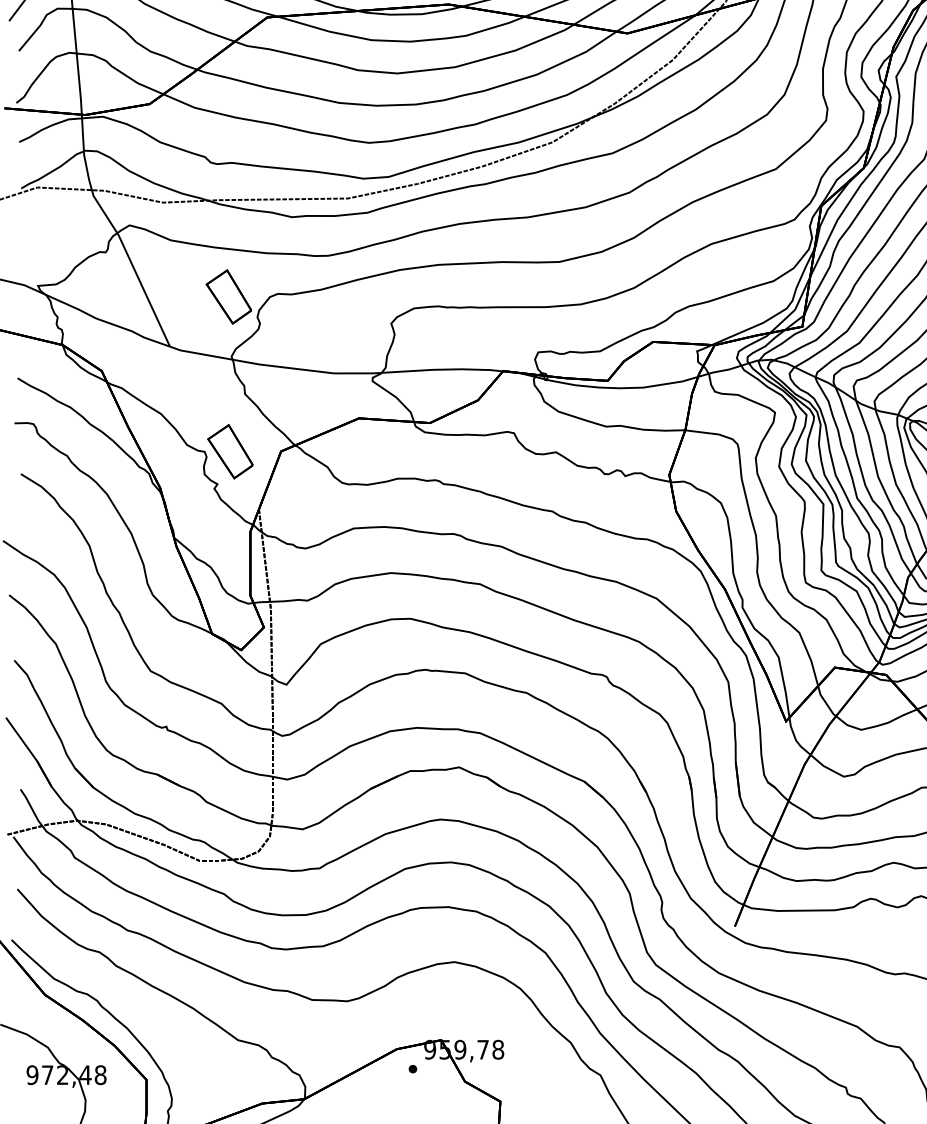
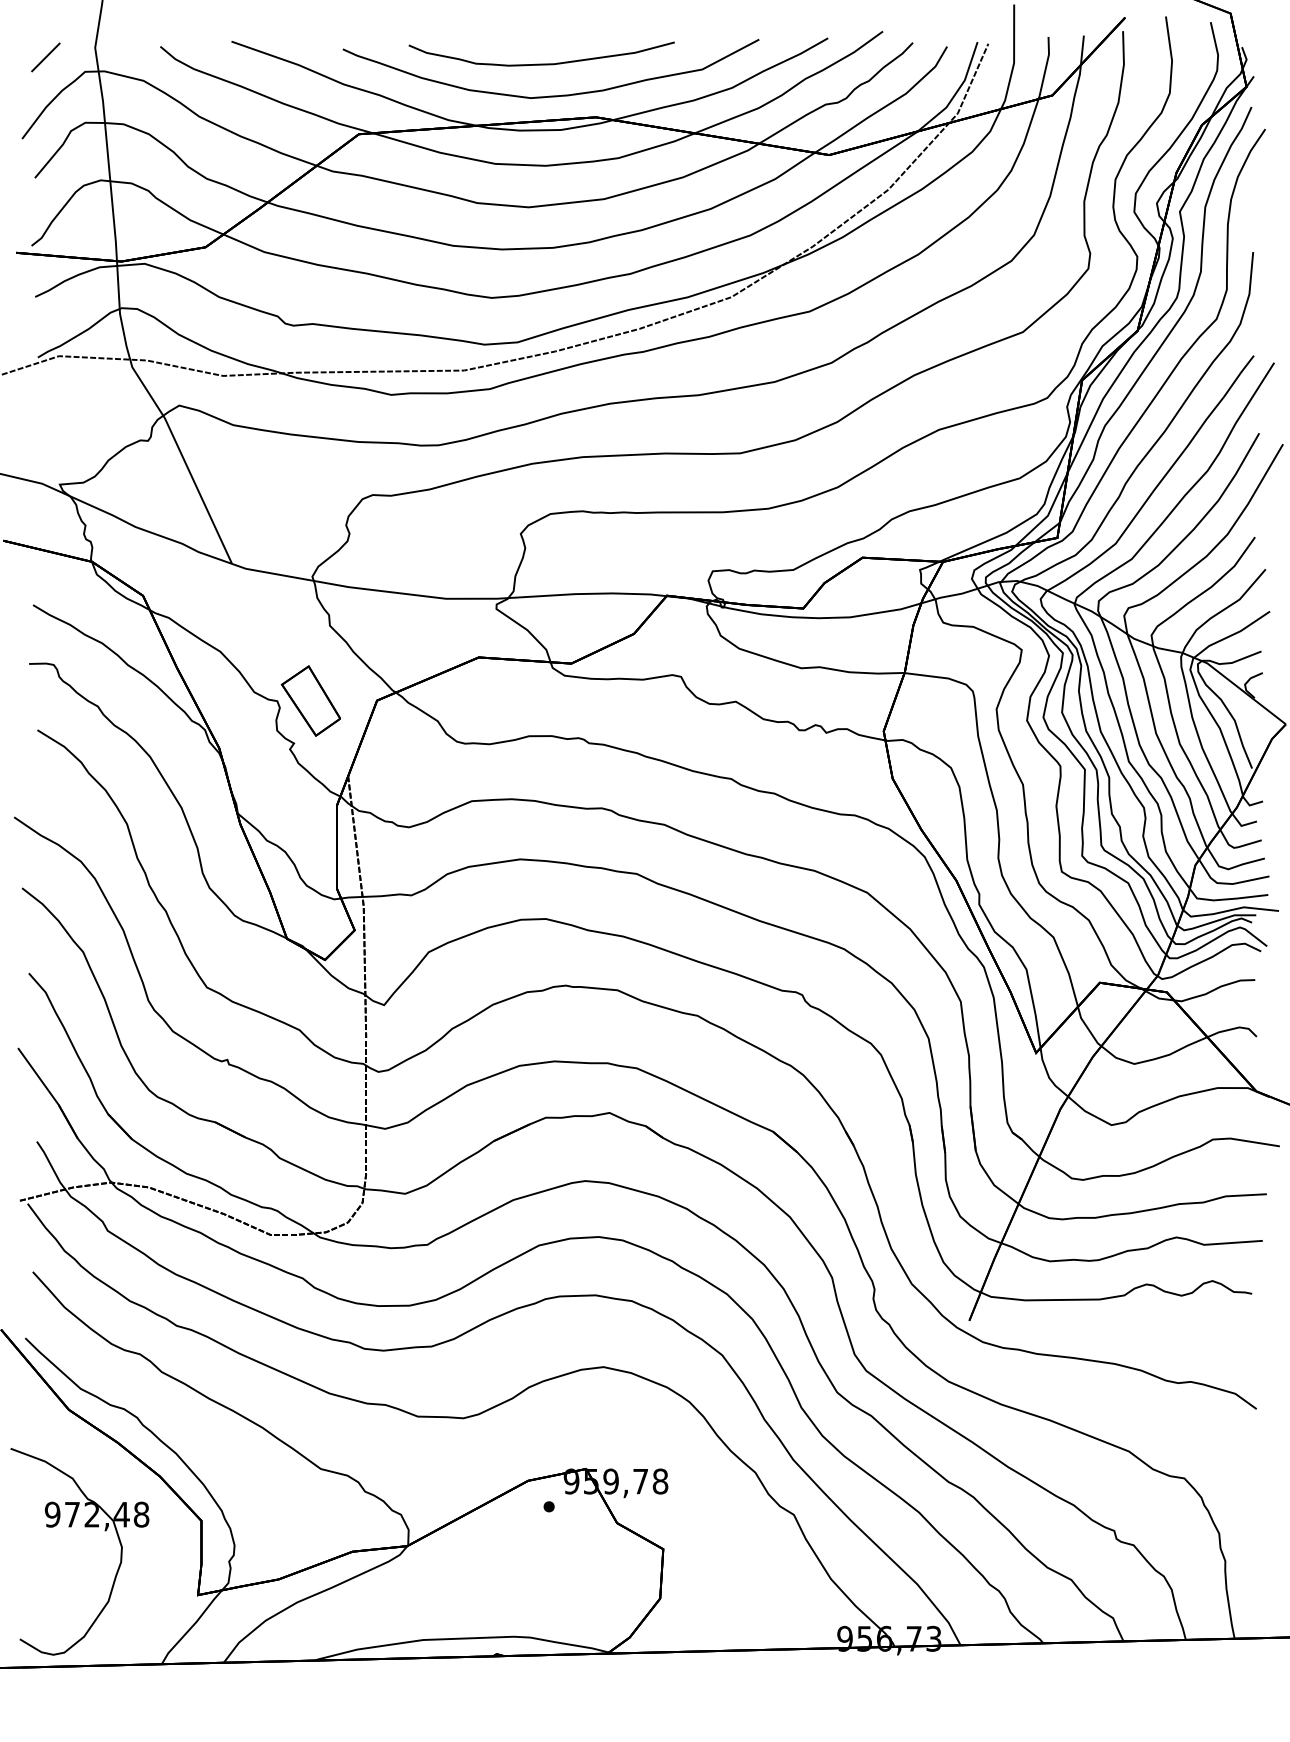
part: (228, 296) -> (308, 498), removed

